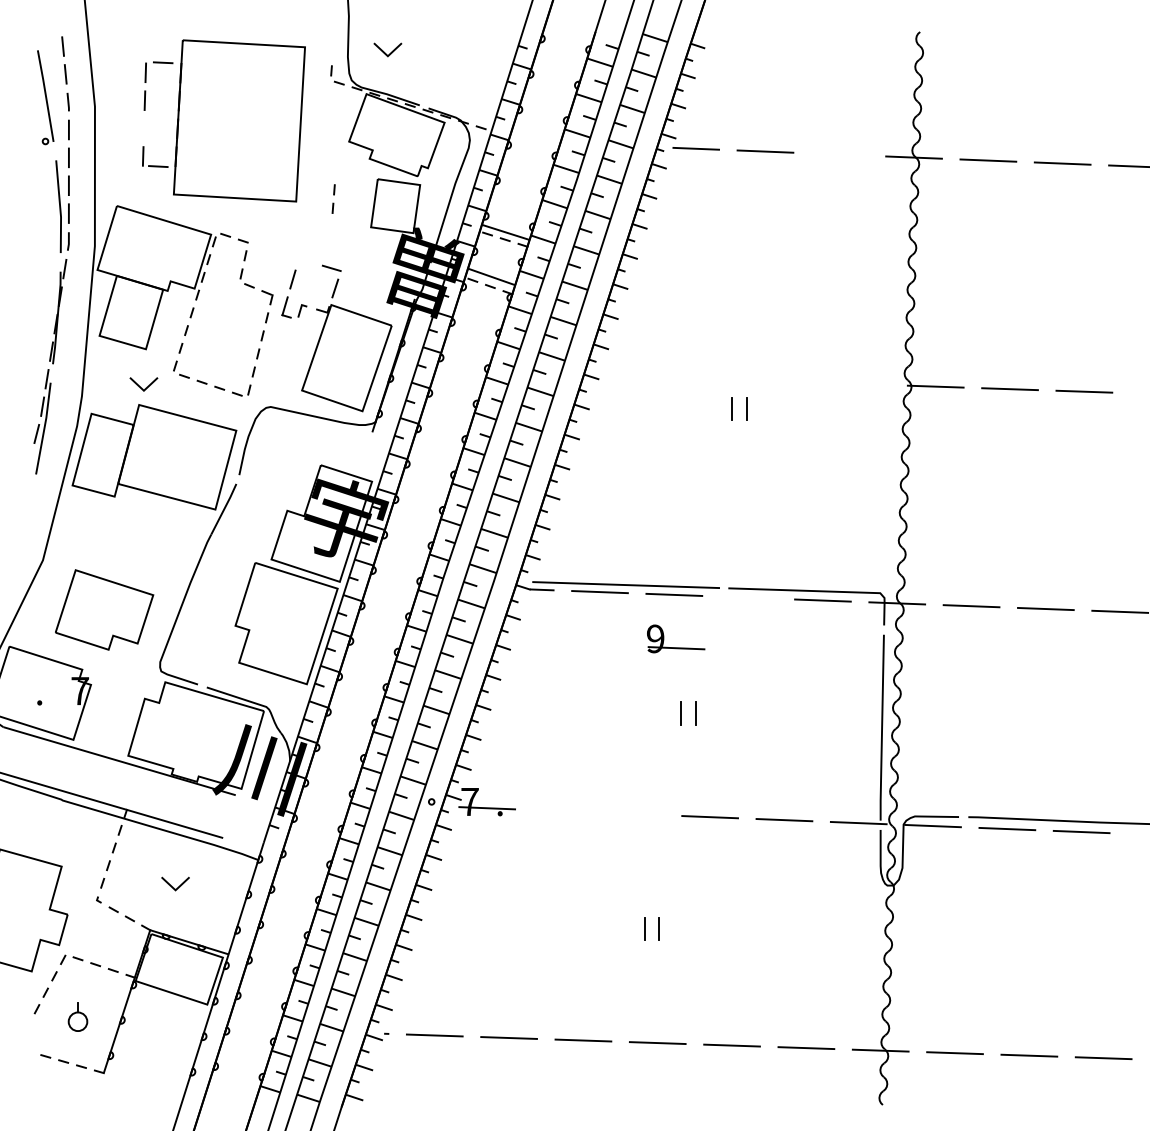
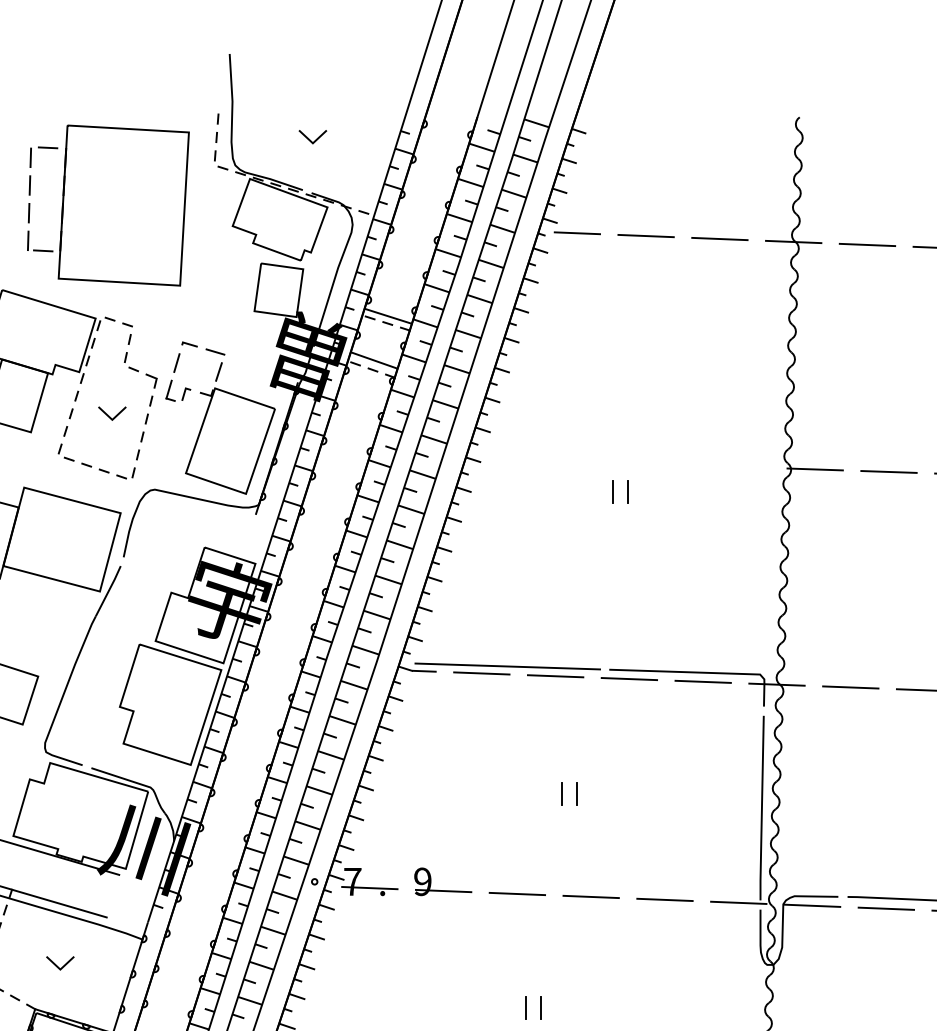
line: (384, 51) -> (309, 138), moved
line: (143, 128) -> (28, 213), added
line: (839, 154) -> (719, 238), added
part: (333, 198) -> (217, 127), moved
line: (305, 260) -> (189, 344), added
line: (140, 386) -> (108, 415), moved
line: (748, 597) -> (629, 678), added
part: (676, 647) -> (443, 890), moved
line: (635, 814) -> (517, 894), added

